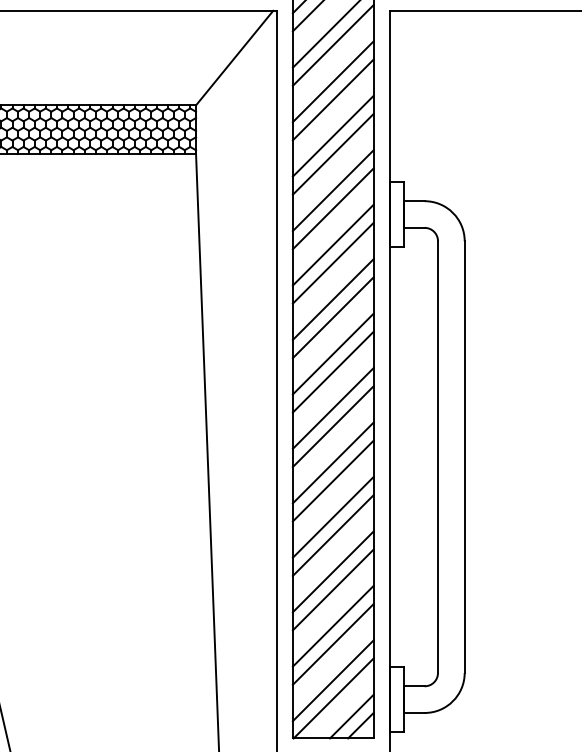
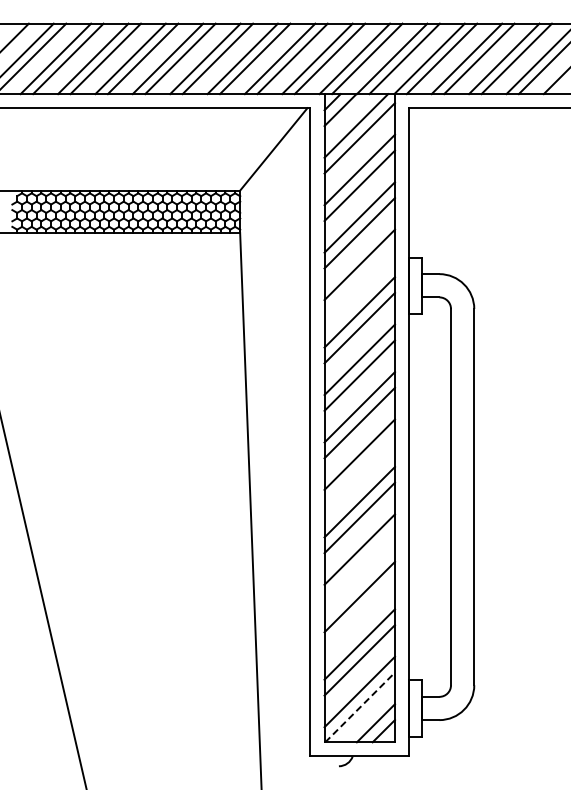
line: (332, 208) -> (359, 280), removed
line: (332, 426) -> (359, 470), removed
line: (332, 535) -> (359, 565), removed
line: (332, 589) -> (359, 612), removed
line: (334, 698) -> (360, 707), solid -> dashed

